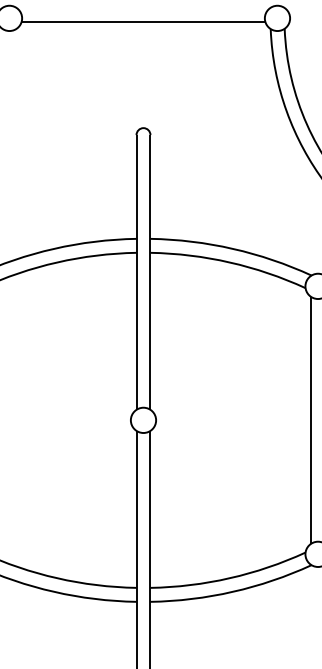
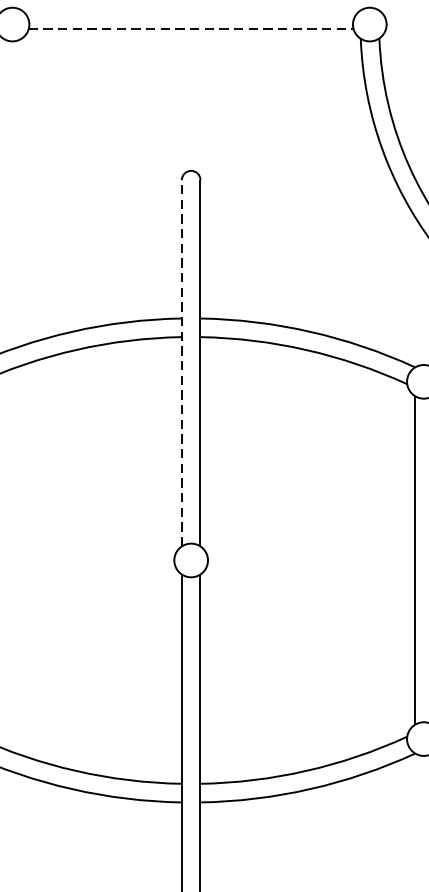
line: (143, 21) -> (191, 28), solid -> dashed
line: (136, 271) -> (181, 362), solid -> dashed

